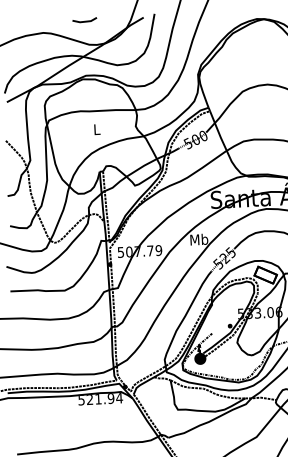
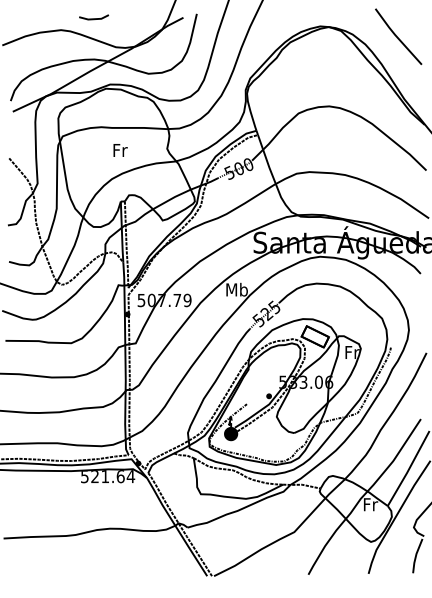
line: (85, 21) -> (94, 18), moved
text: (97, 129) -> (120, 150), L -> Fr
text: (110, 398) -> (120, 476), 521.94 -> 521.64

